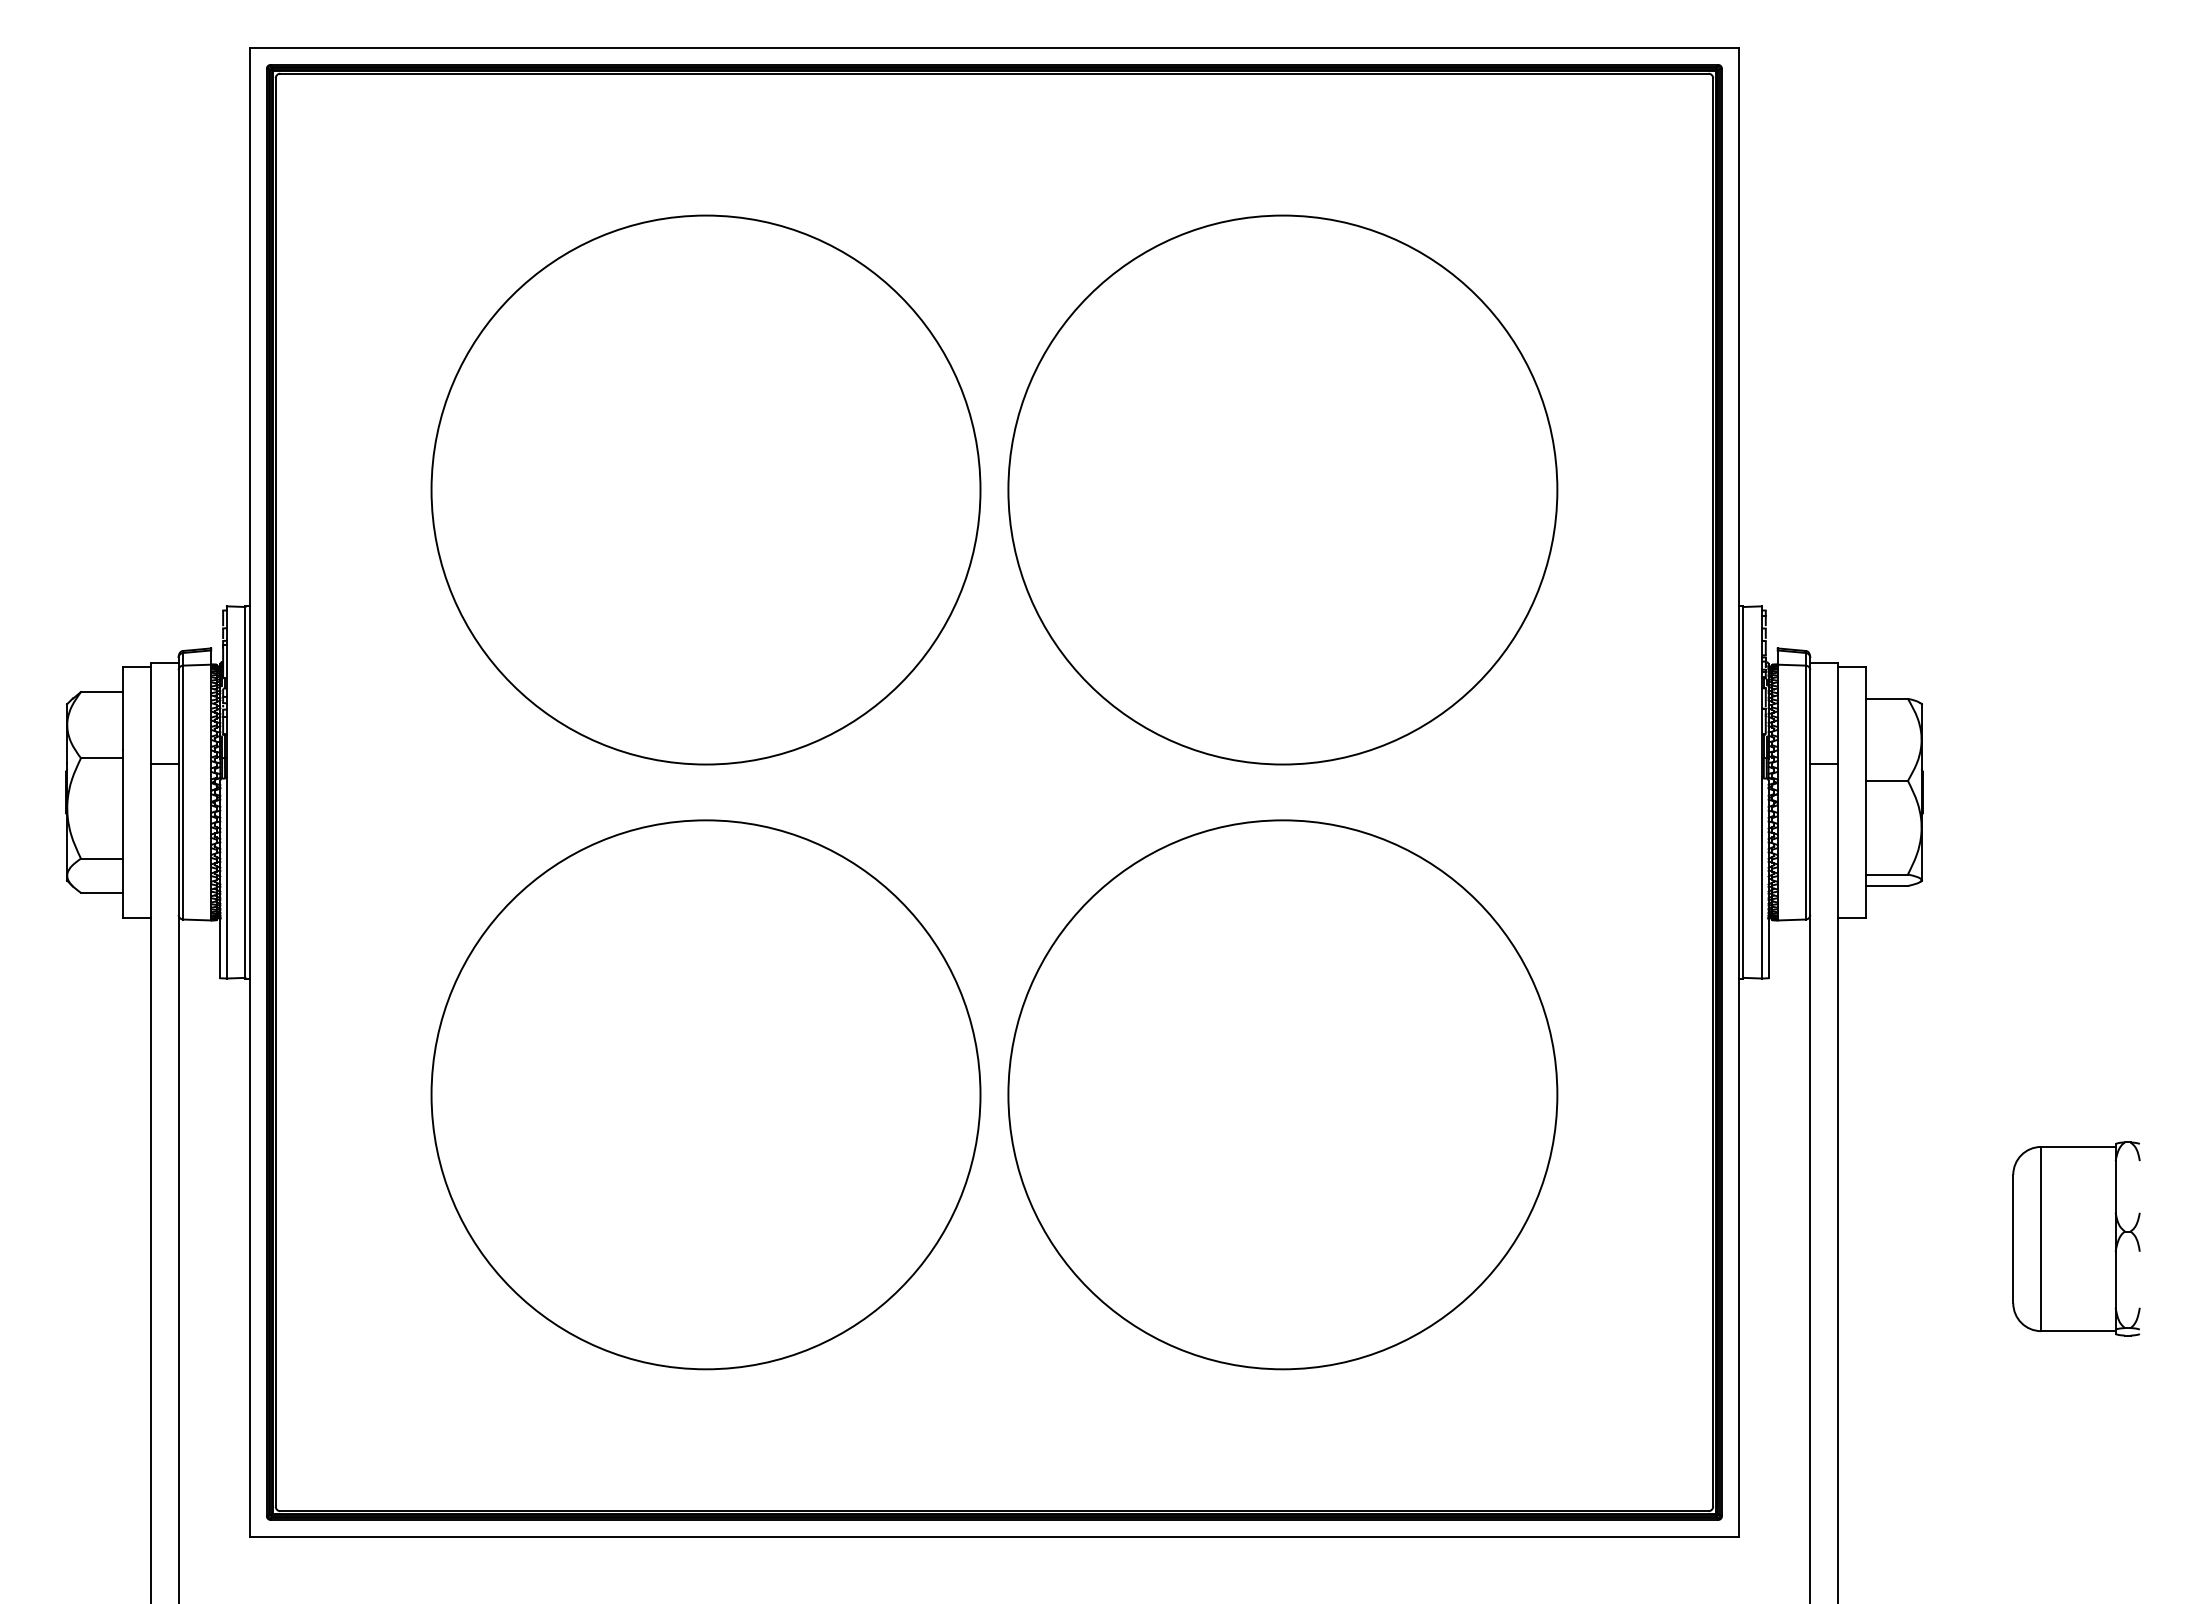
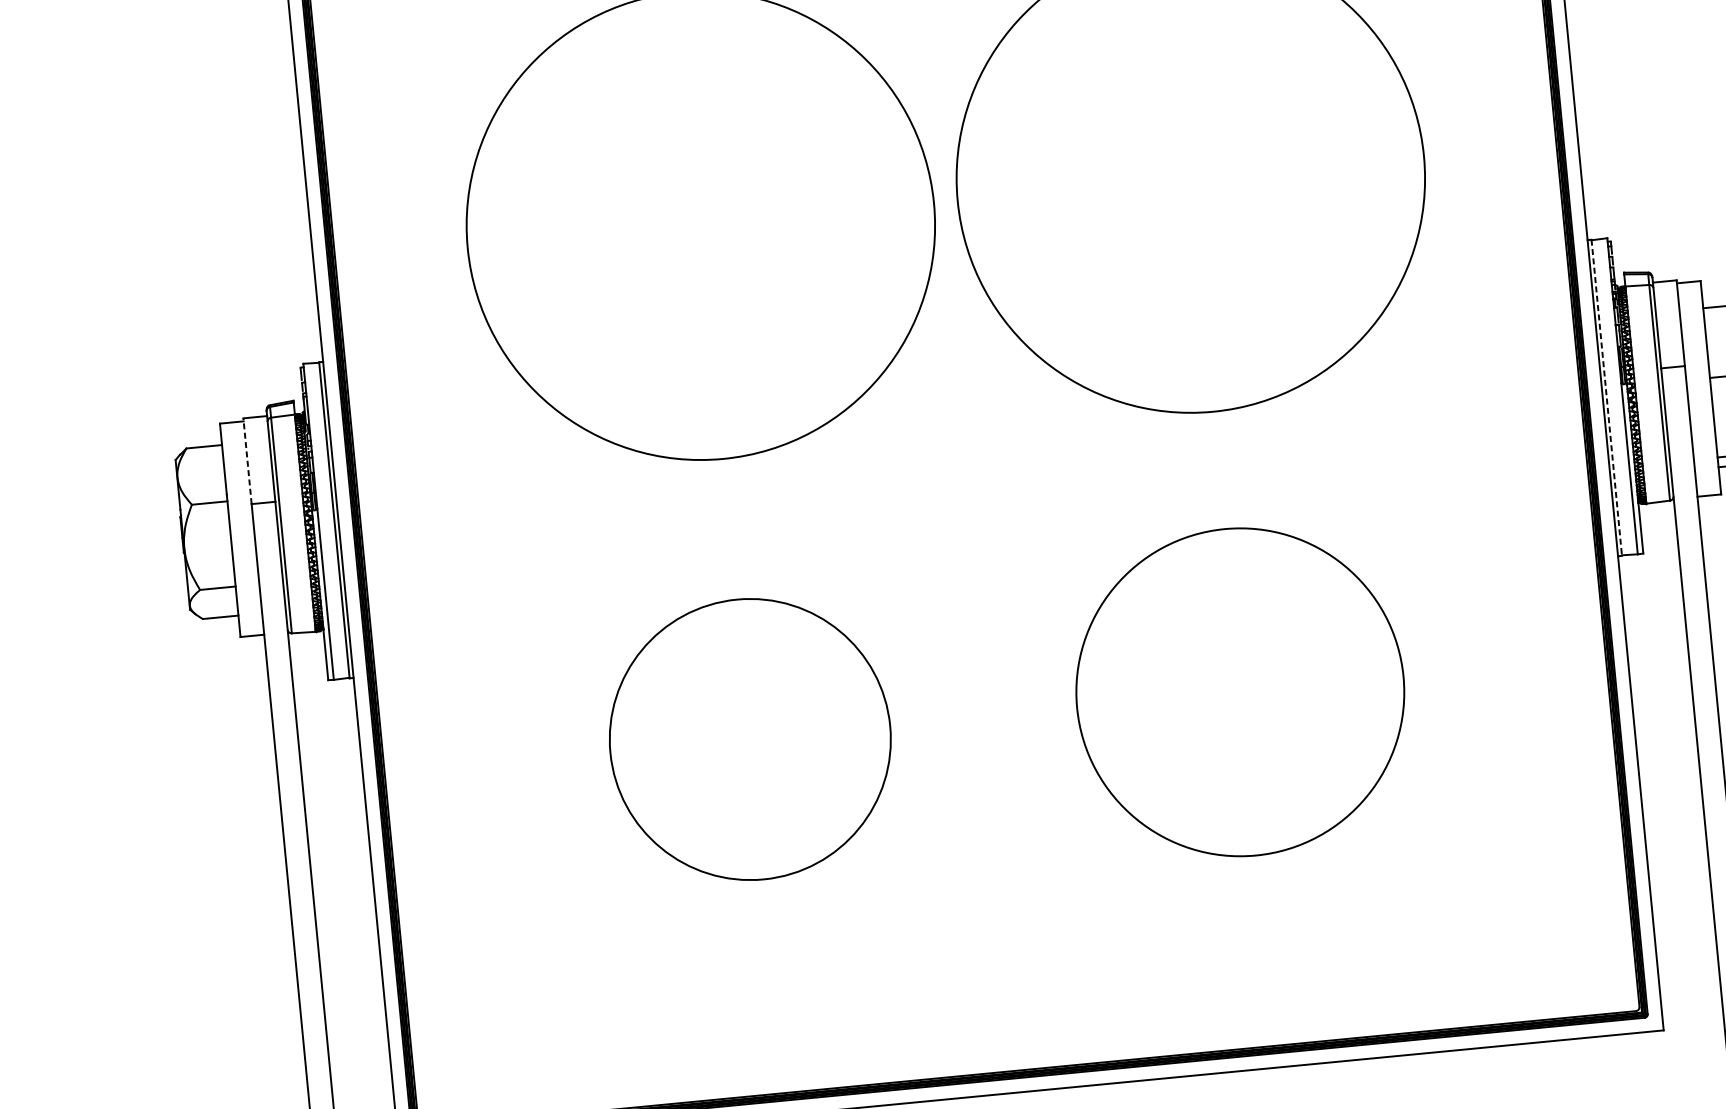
line: (150, 713) -> (247, 461), solid -> dashed
line: (1743, 792) -> (1606, 397), solid -> dashed
circle: (705, 1094) -> (749, 739), size x0.6
circle: (1282, 1094) -> (1239, 692), size x0.7

